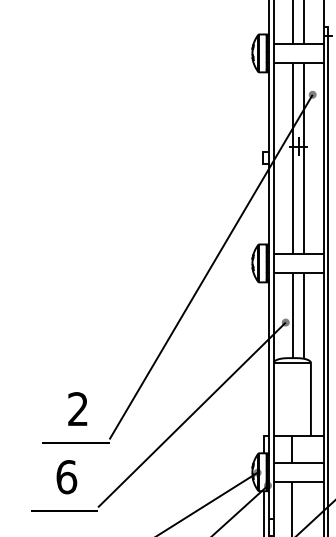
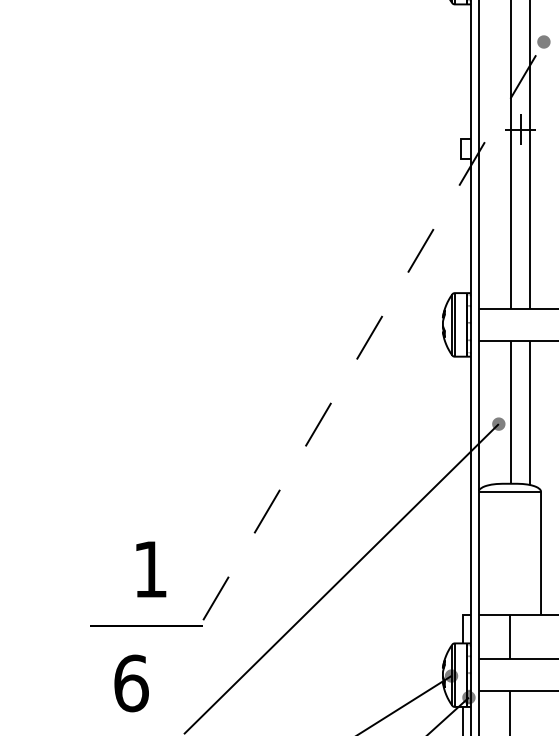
line: (211, 266) -> (374, 330), solid -> dashed
text: (77, 408) -> (149, 568), 2 -> 1

